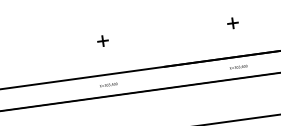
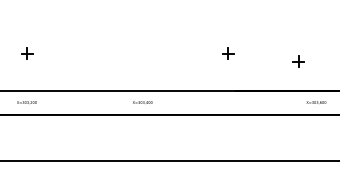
part: (232, 23) -> (298, 61), moved
part: (103, 40) -> (228, 53), moved
text: (108, 85) -> (142, 102), moved

